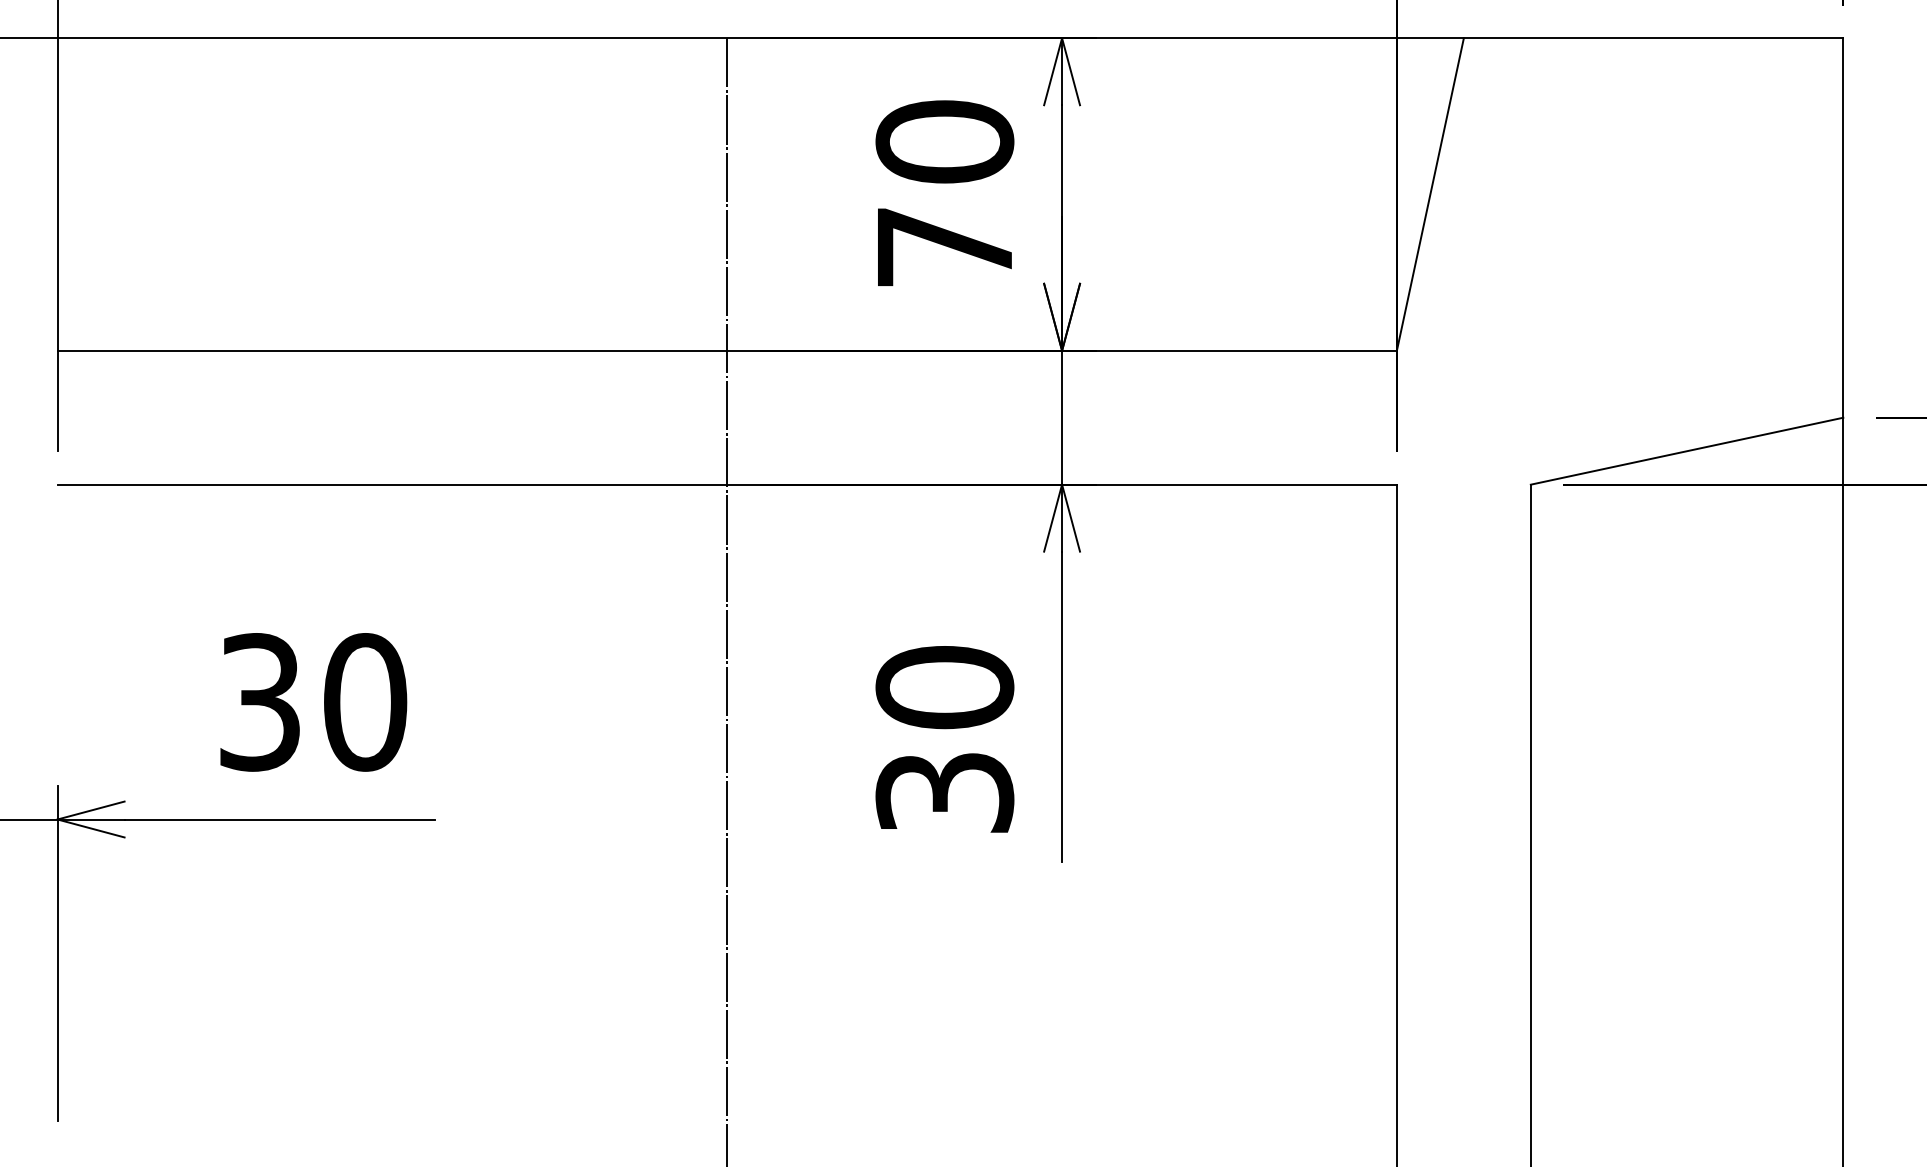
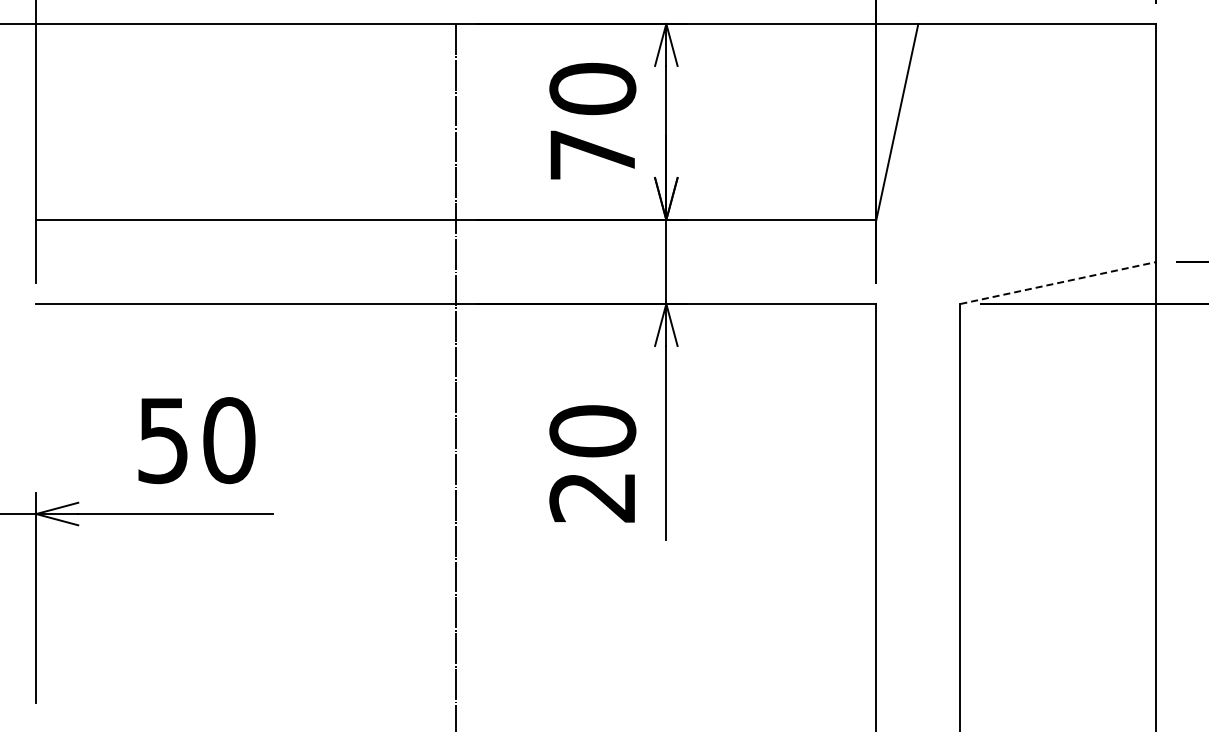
line: (1687, 450) -> (1058, 282), solid -> dashed
text: (260, 702) -> (163, 440), 30 -> 50
text: (944, 793) -> (592, 497), 30 -> 20

